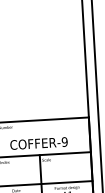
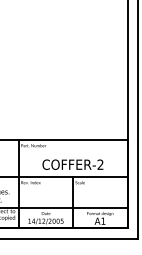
text: (64, 141) -> (100, 164), COFFER-9 -> COFFER-2

